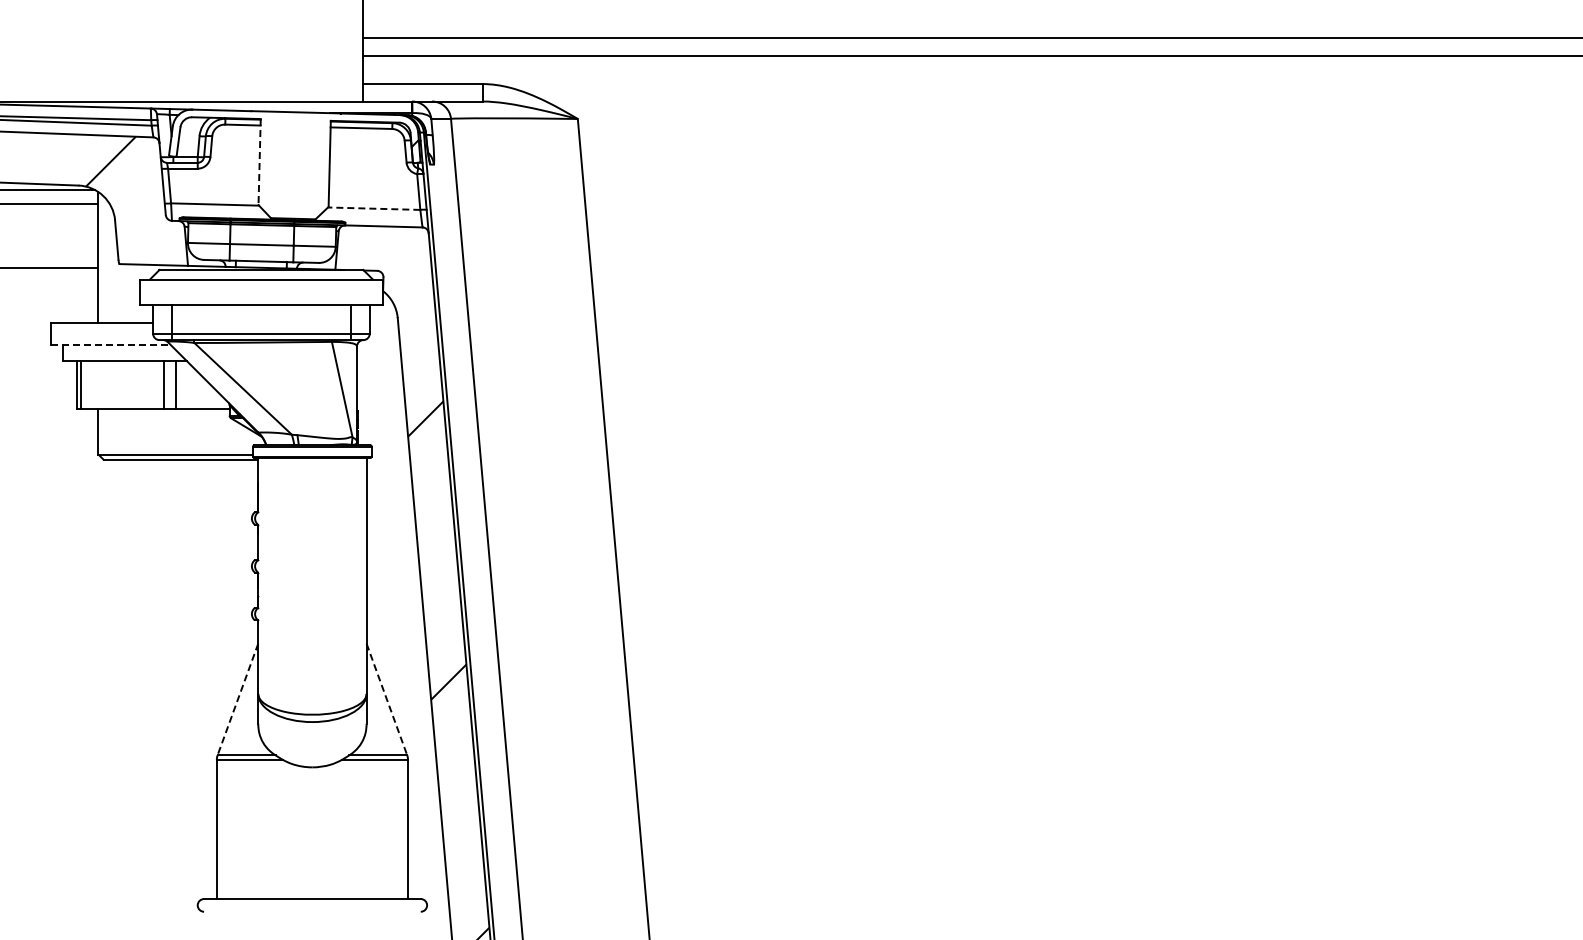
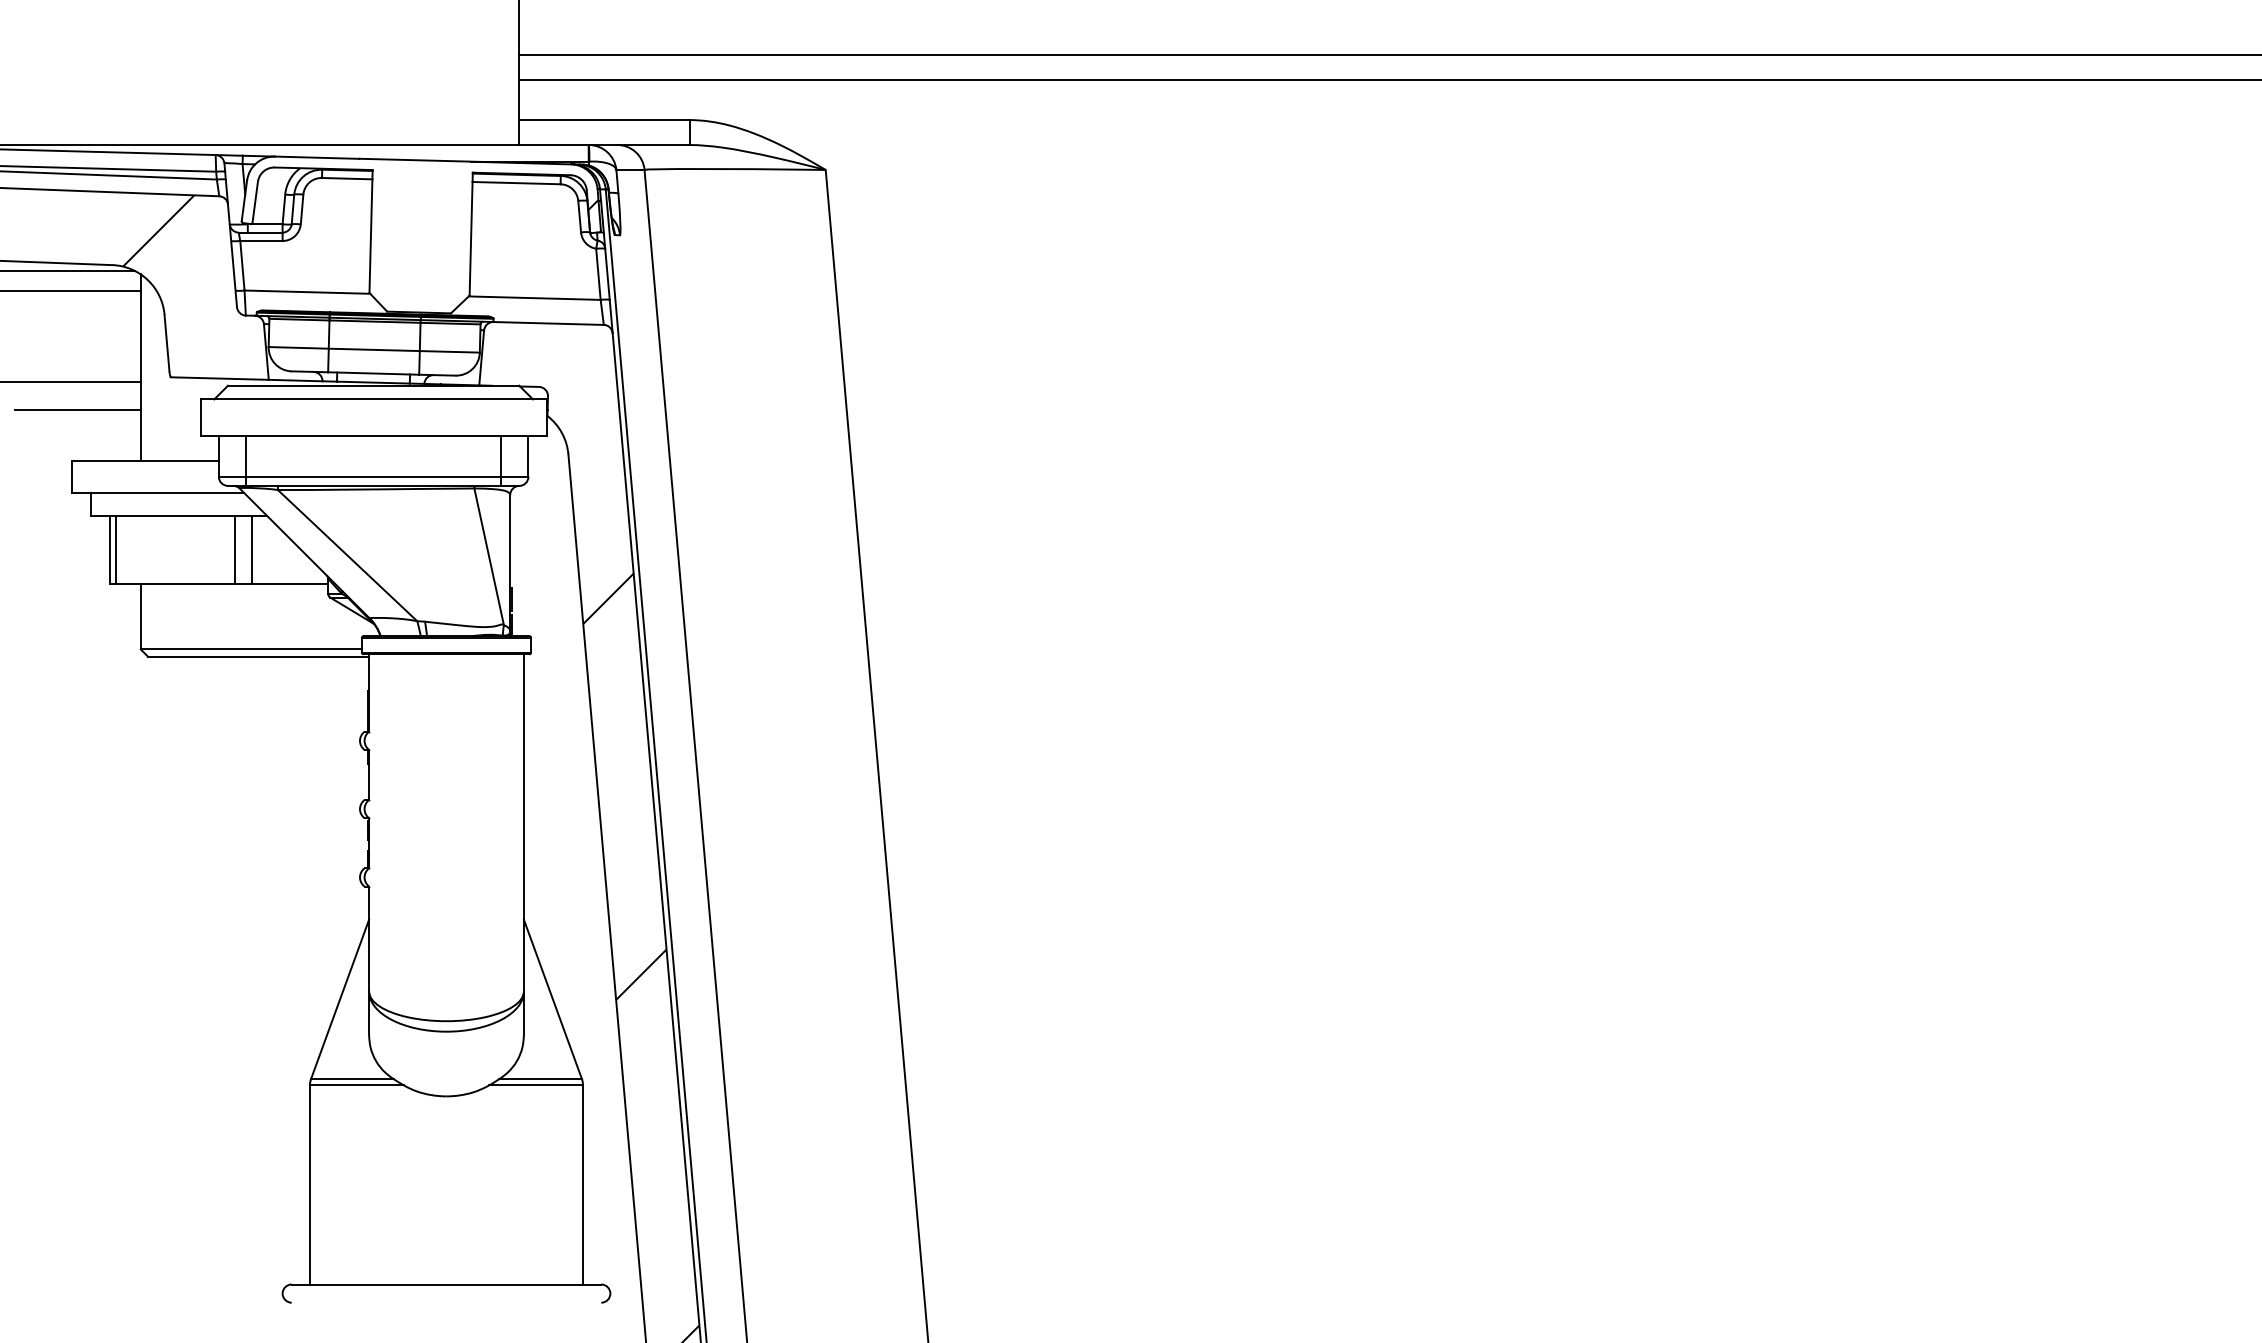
line: (259, 162) -> (370, 232), dashed -> solid
line: (373, 208) -> (533, 297), dashed -> solid
line: (54, 286) -> (77, 409), added
line: (111, 344) -> (159, 492), dashed -> solid
line: (237, 699) -> (339, 999), dashed -> solid
line: (387, 699) -> (553, 999), dashed -> solid

